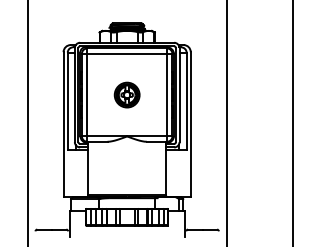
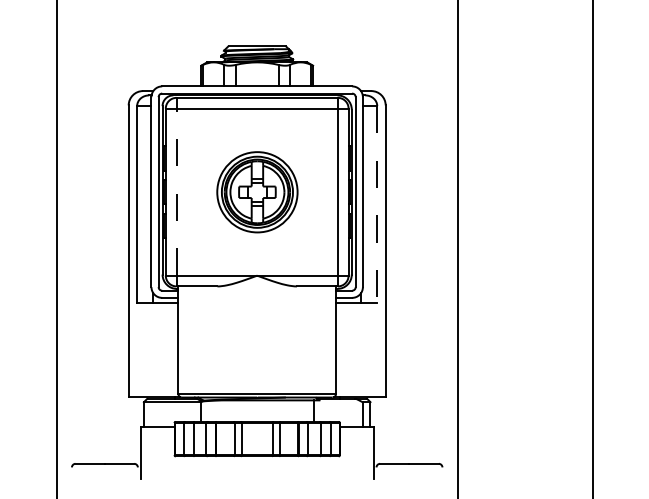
line: (87, 94) -> (177, 190), solid -> dashed
part: (126, 94) -> (255, 190), size x1.6
line: (186, 101) -> (377, 205), solid -> dashed

